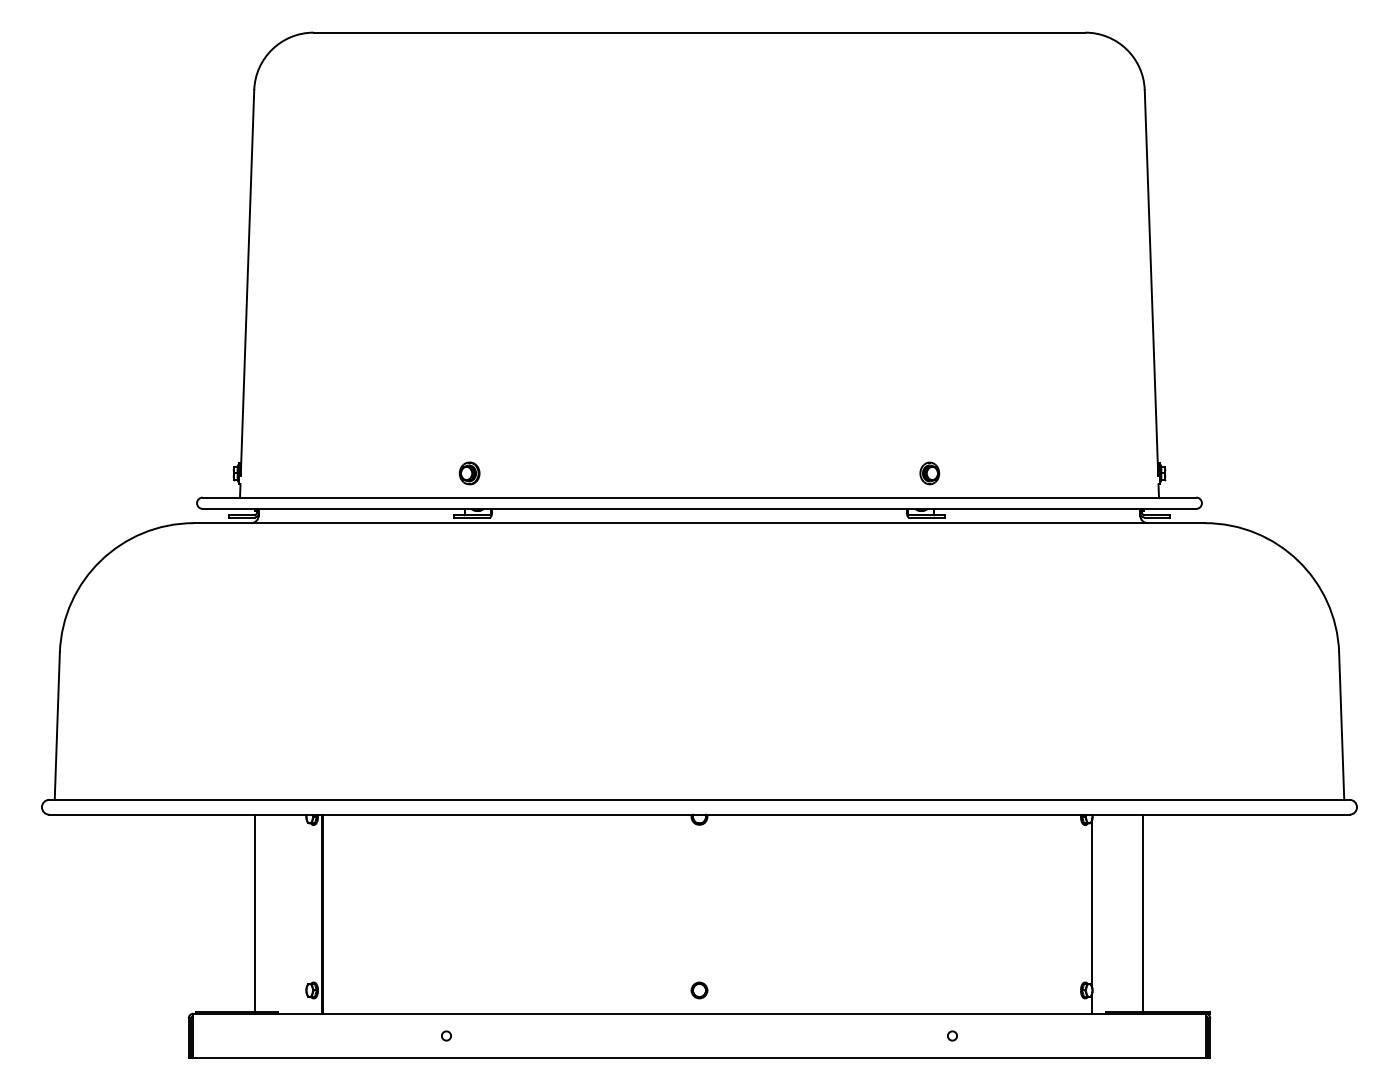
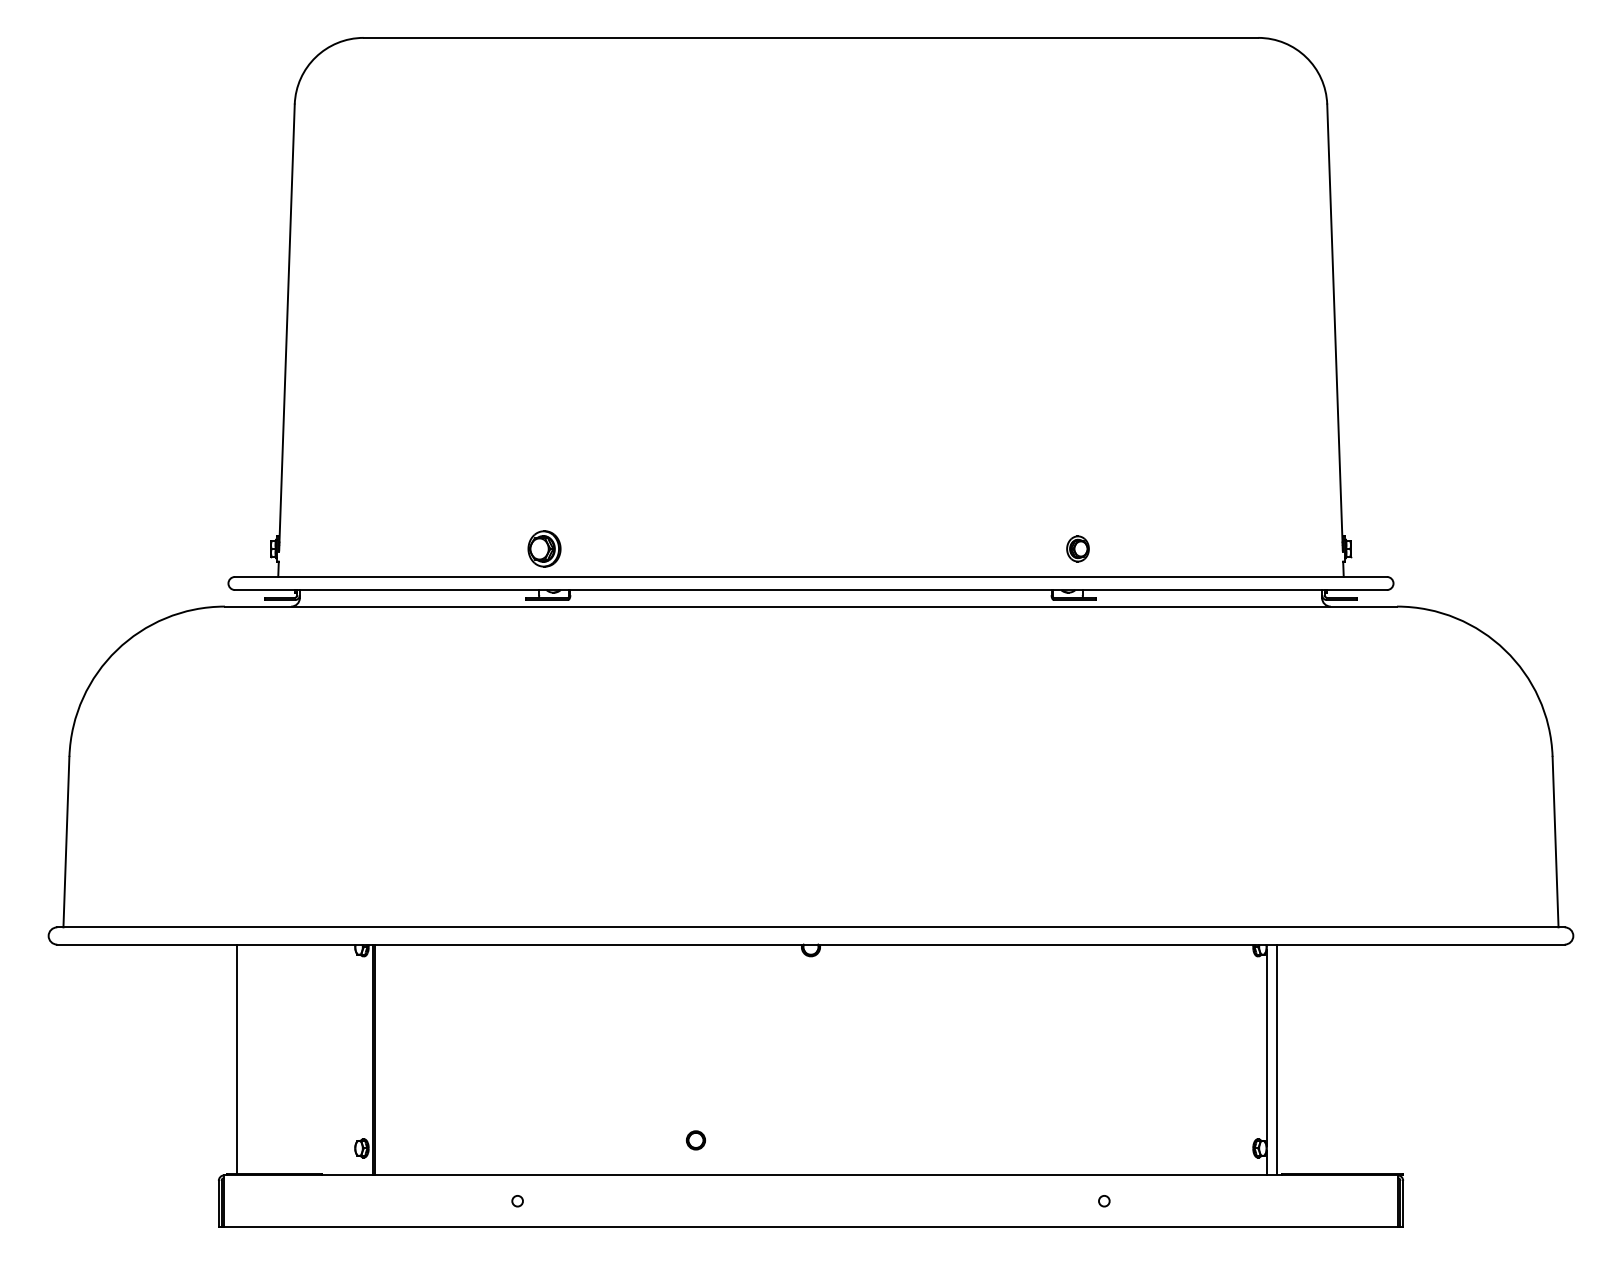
part: (469, 473) -> (544, 548), size x1.4
line: (254, 912) -> (237, 1058), moved
line: (1143, 912) -> (1277, 1058), moved
part: (699, 990) -> (695, 1140), moved

